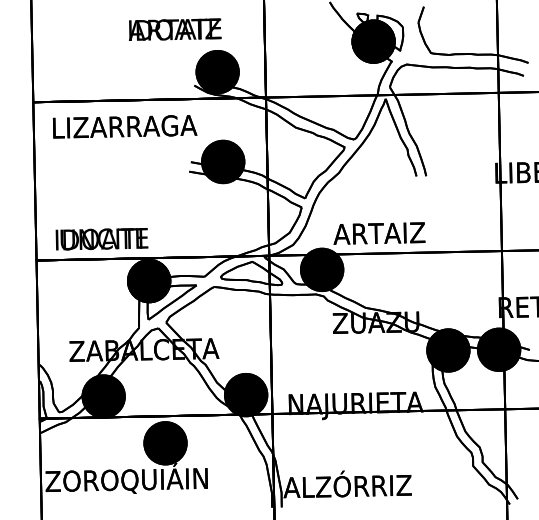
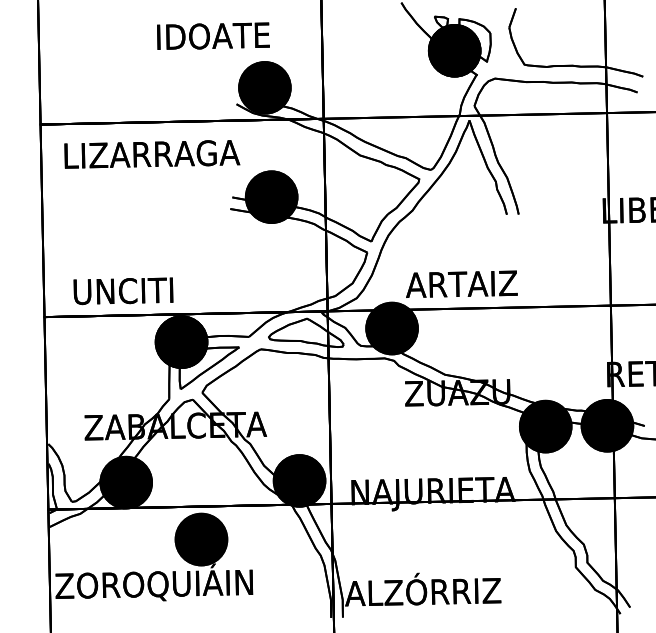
text: (174, 29) -> (212, 35), ARTAIZ -> IDOATE
text: (101, 238) -> (123, 290), IDOATE -> UNCITI

